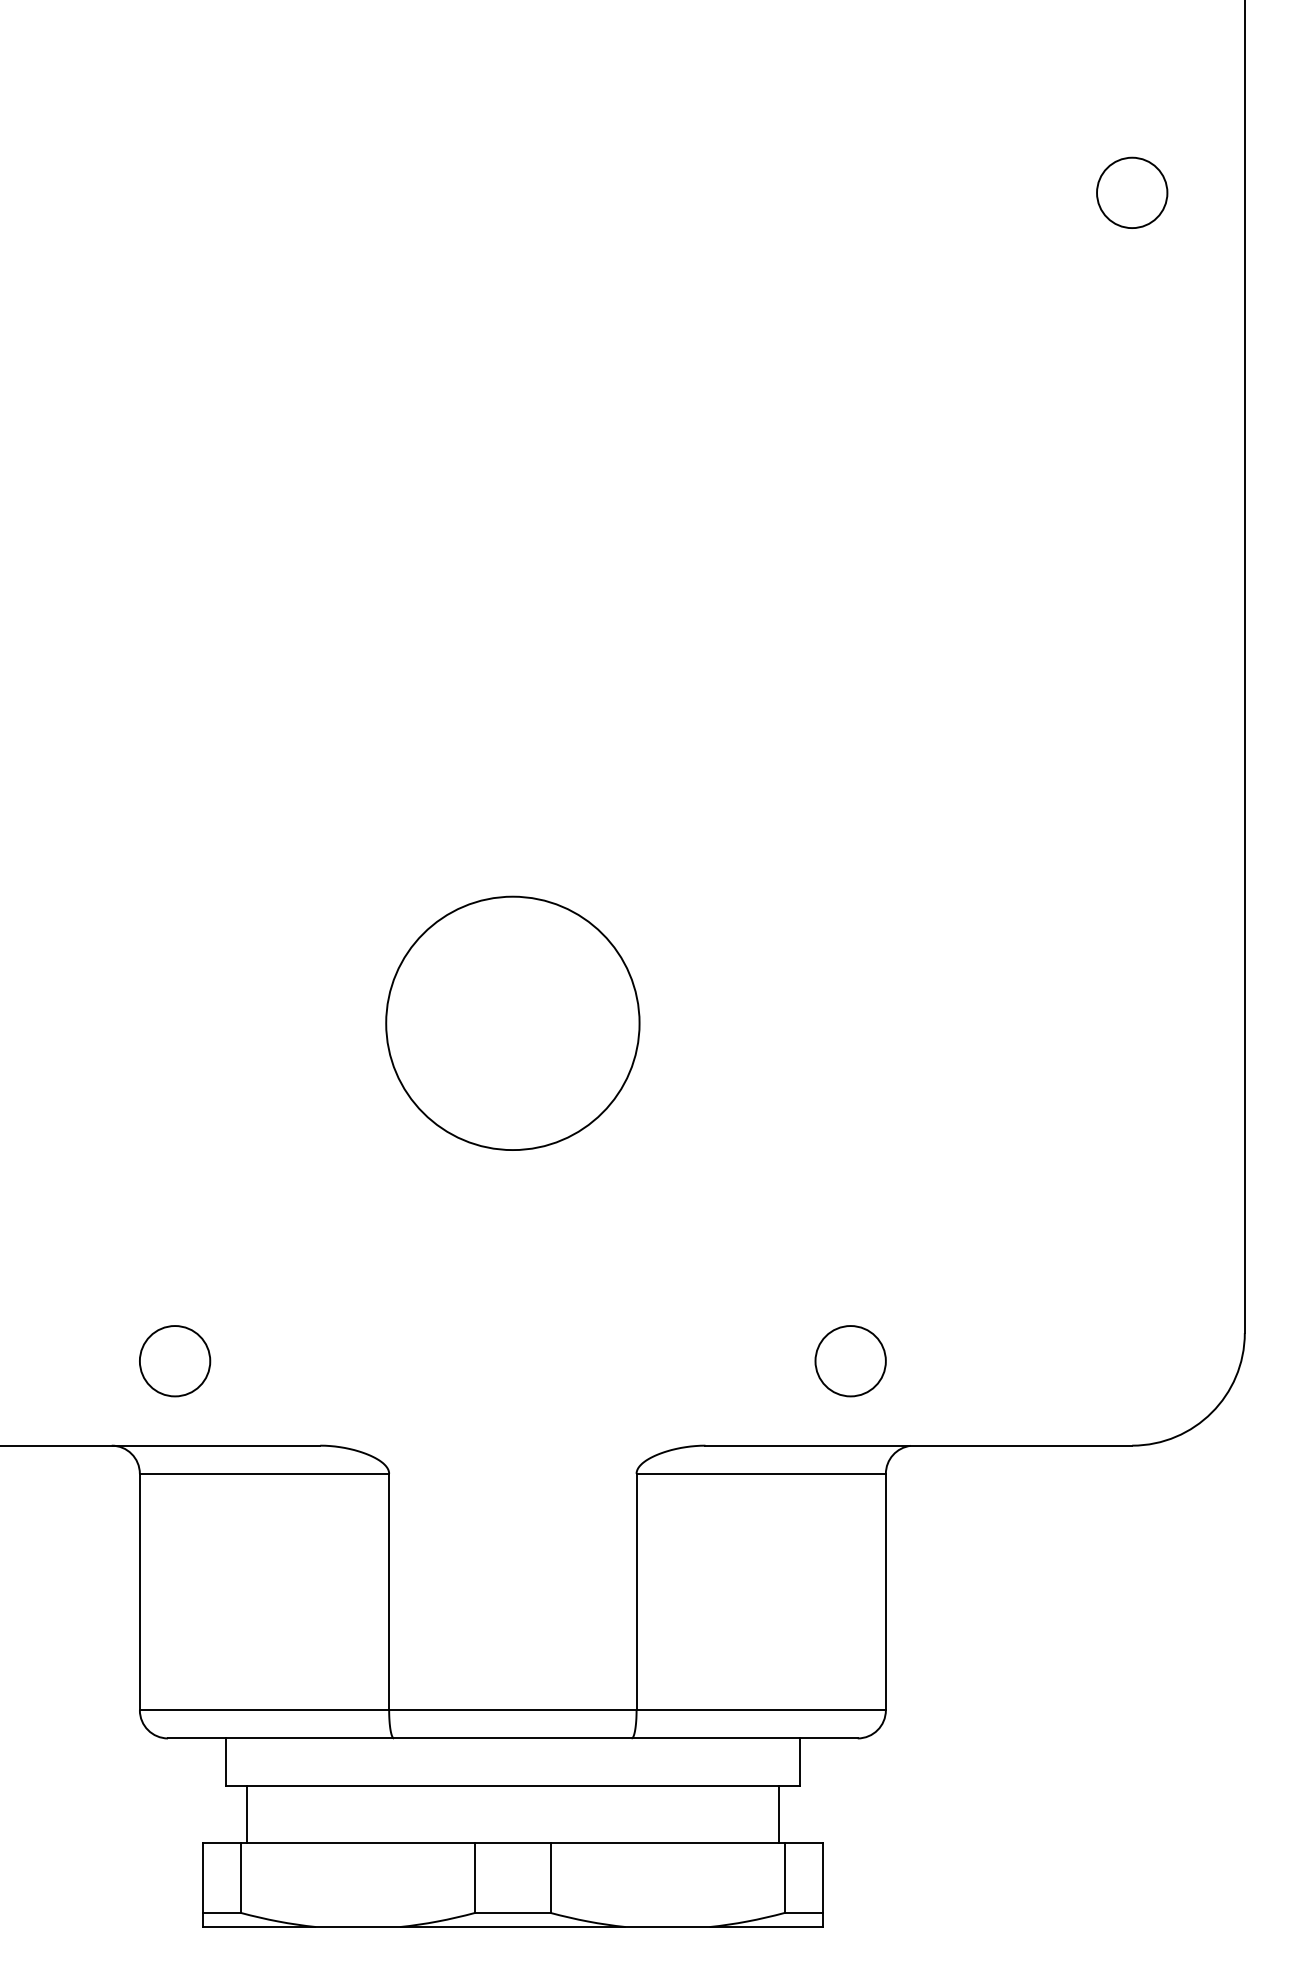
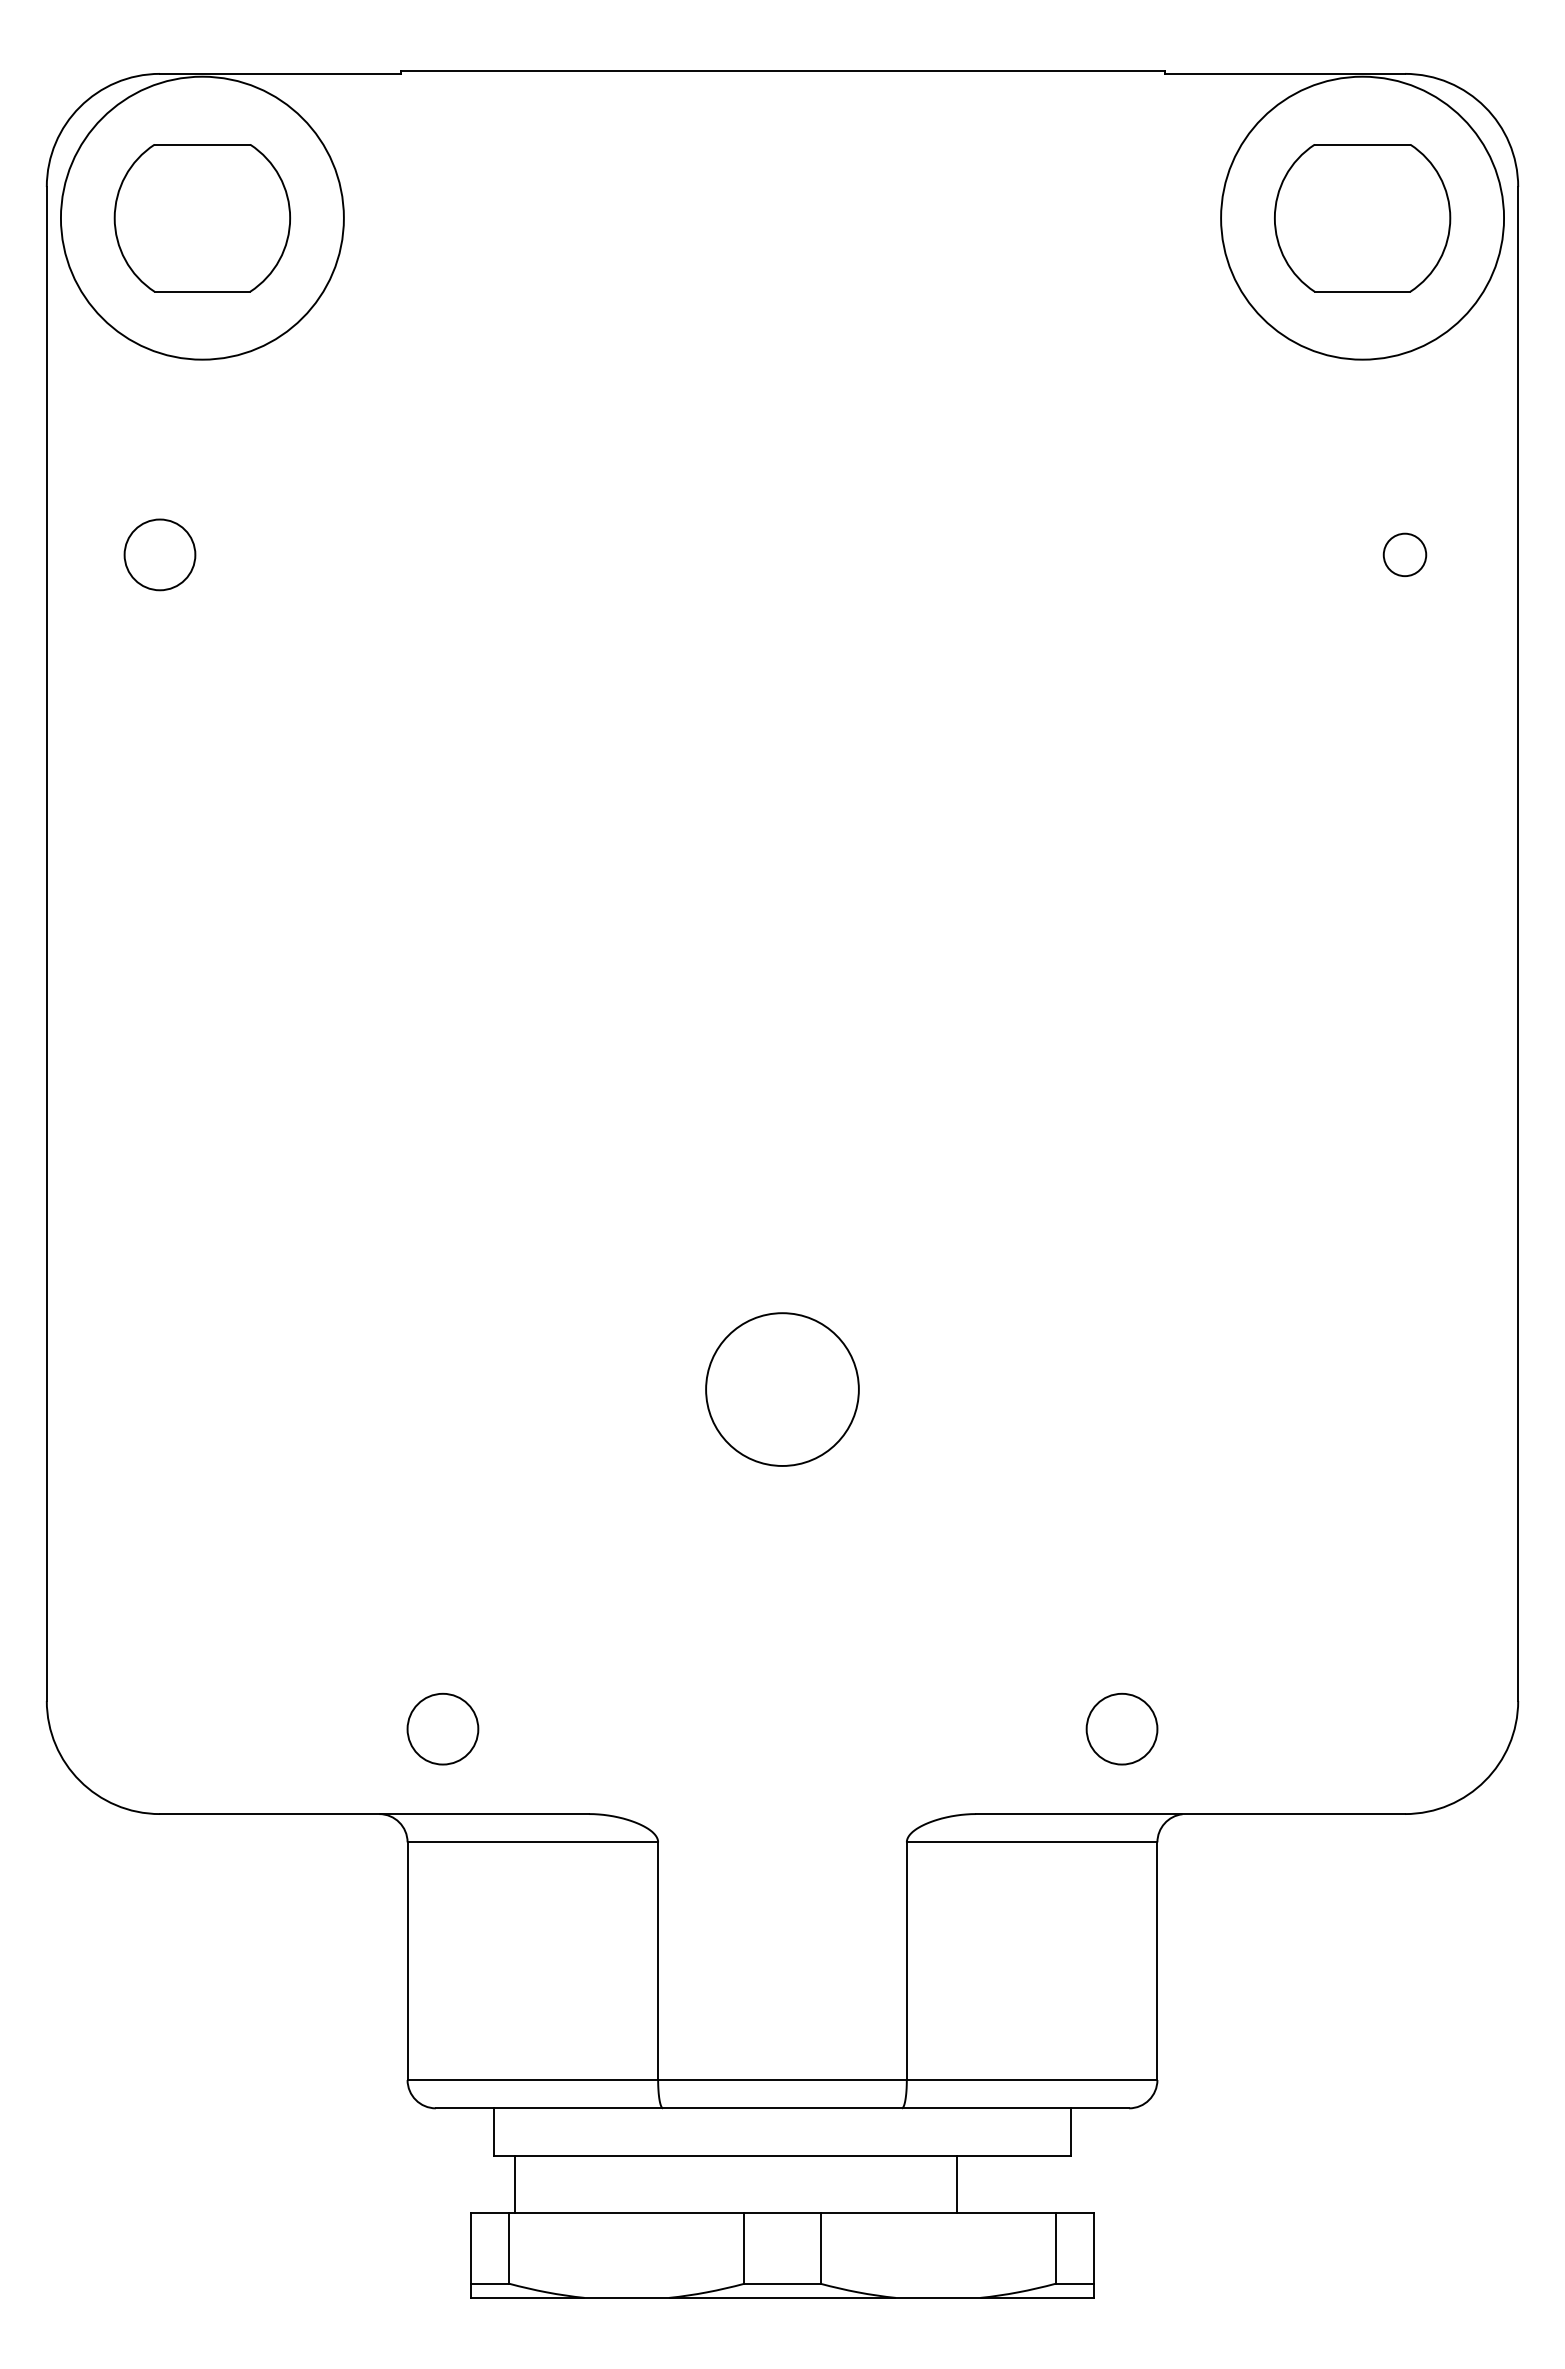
circle: (1131, 192) -> (1404, 554), size x0.6
circle: (512, 1023) -> (782, 1389), size x0.6
line: (778, 1814) -> (956, 2184), moved

